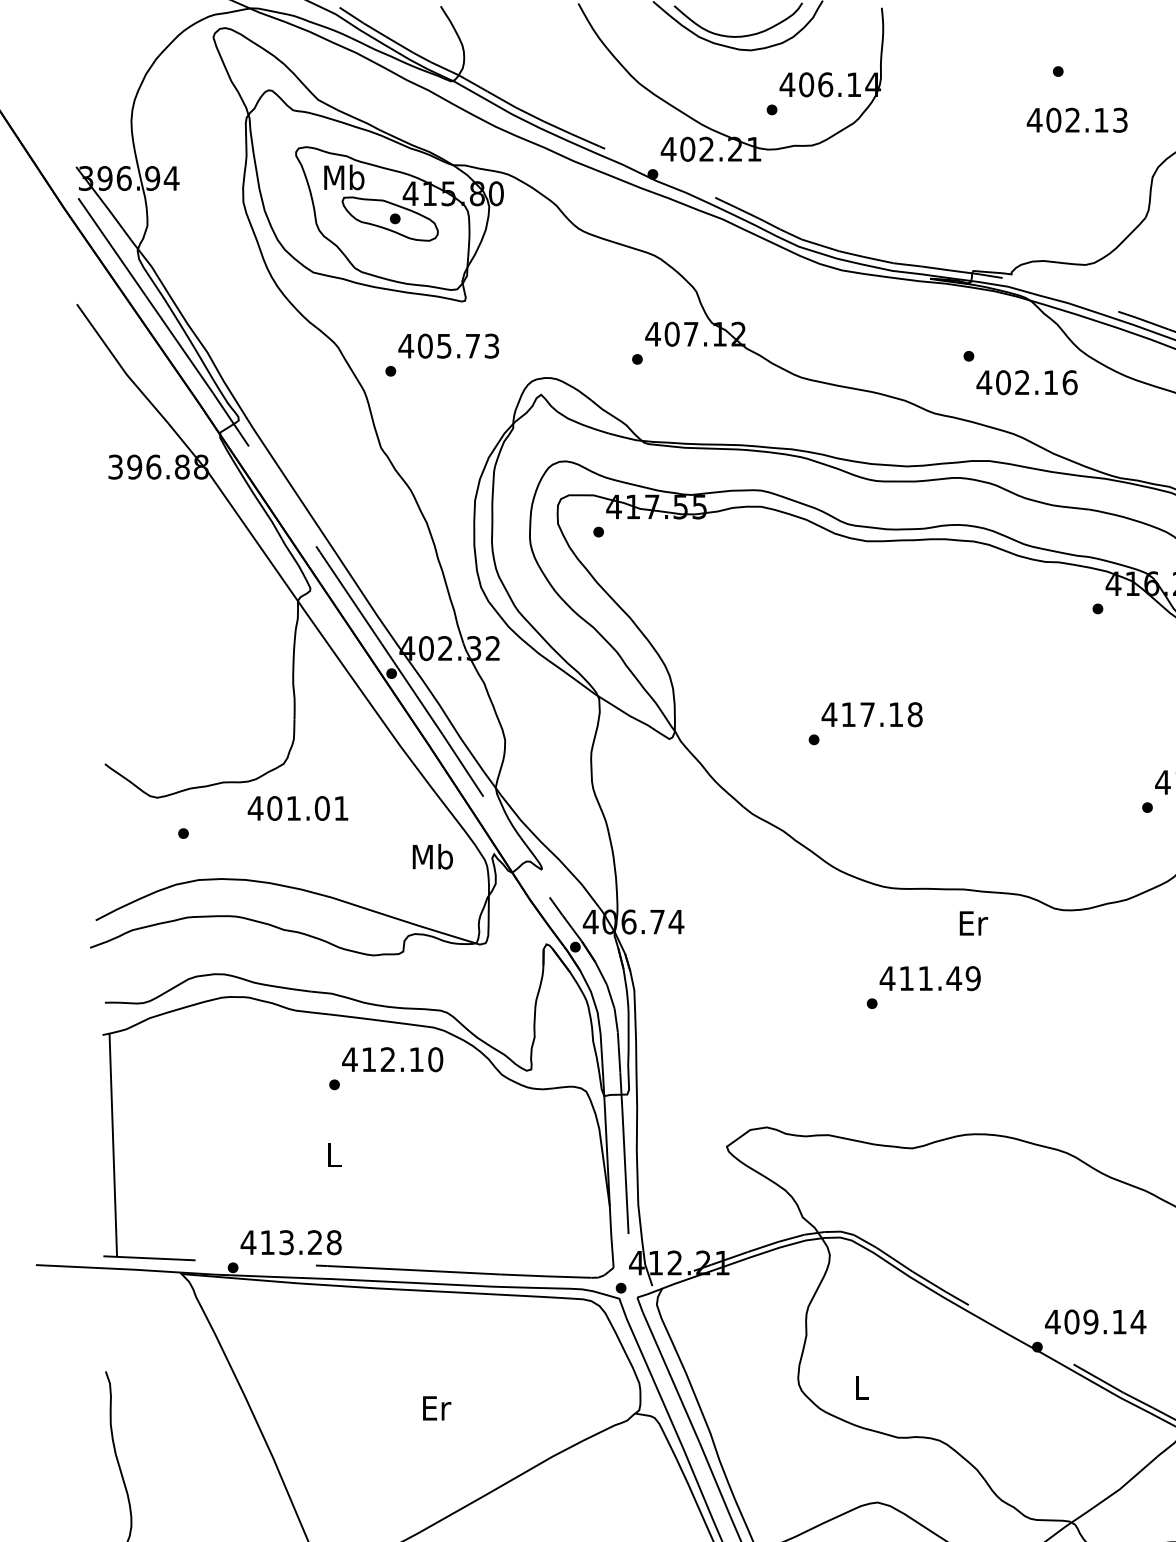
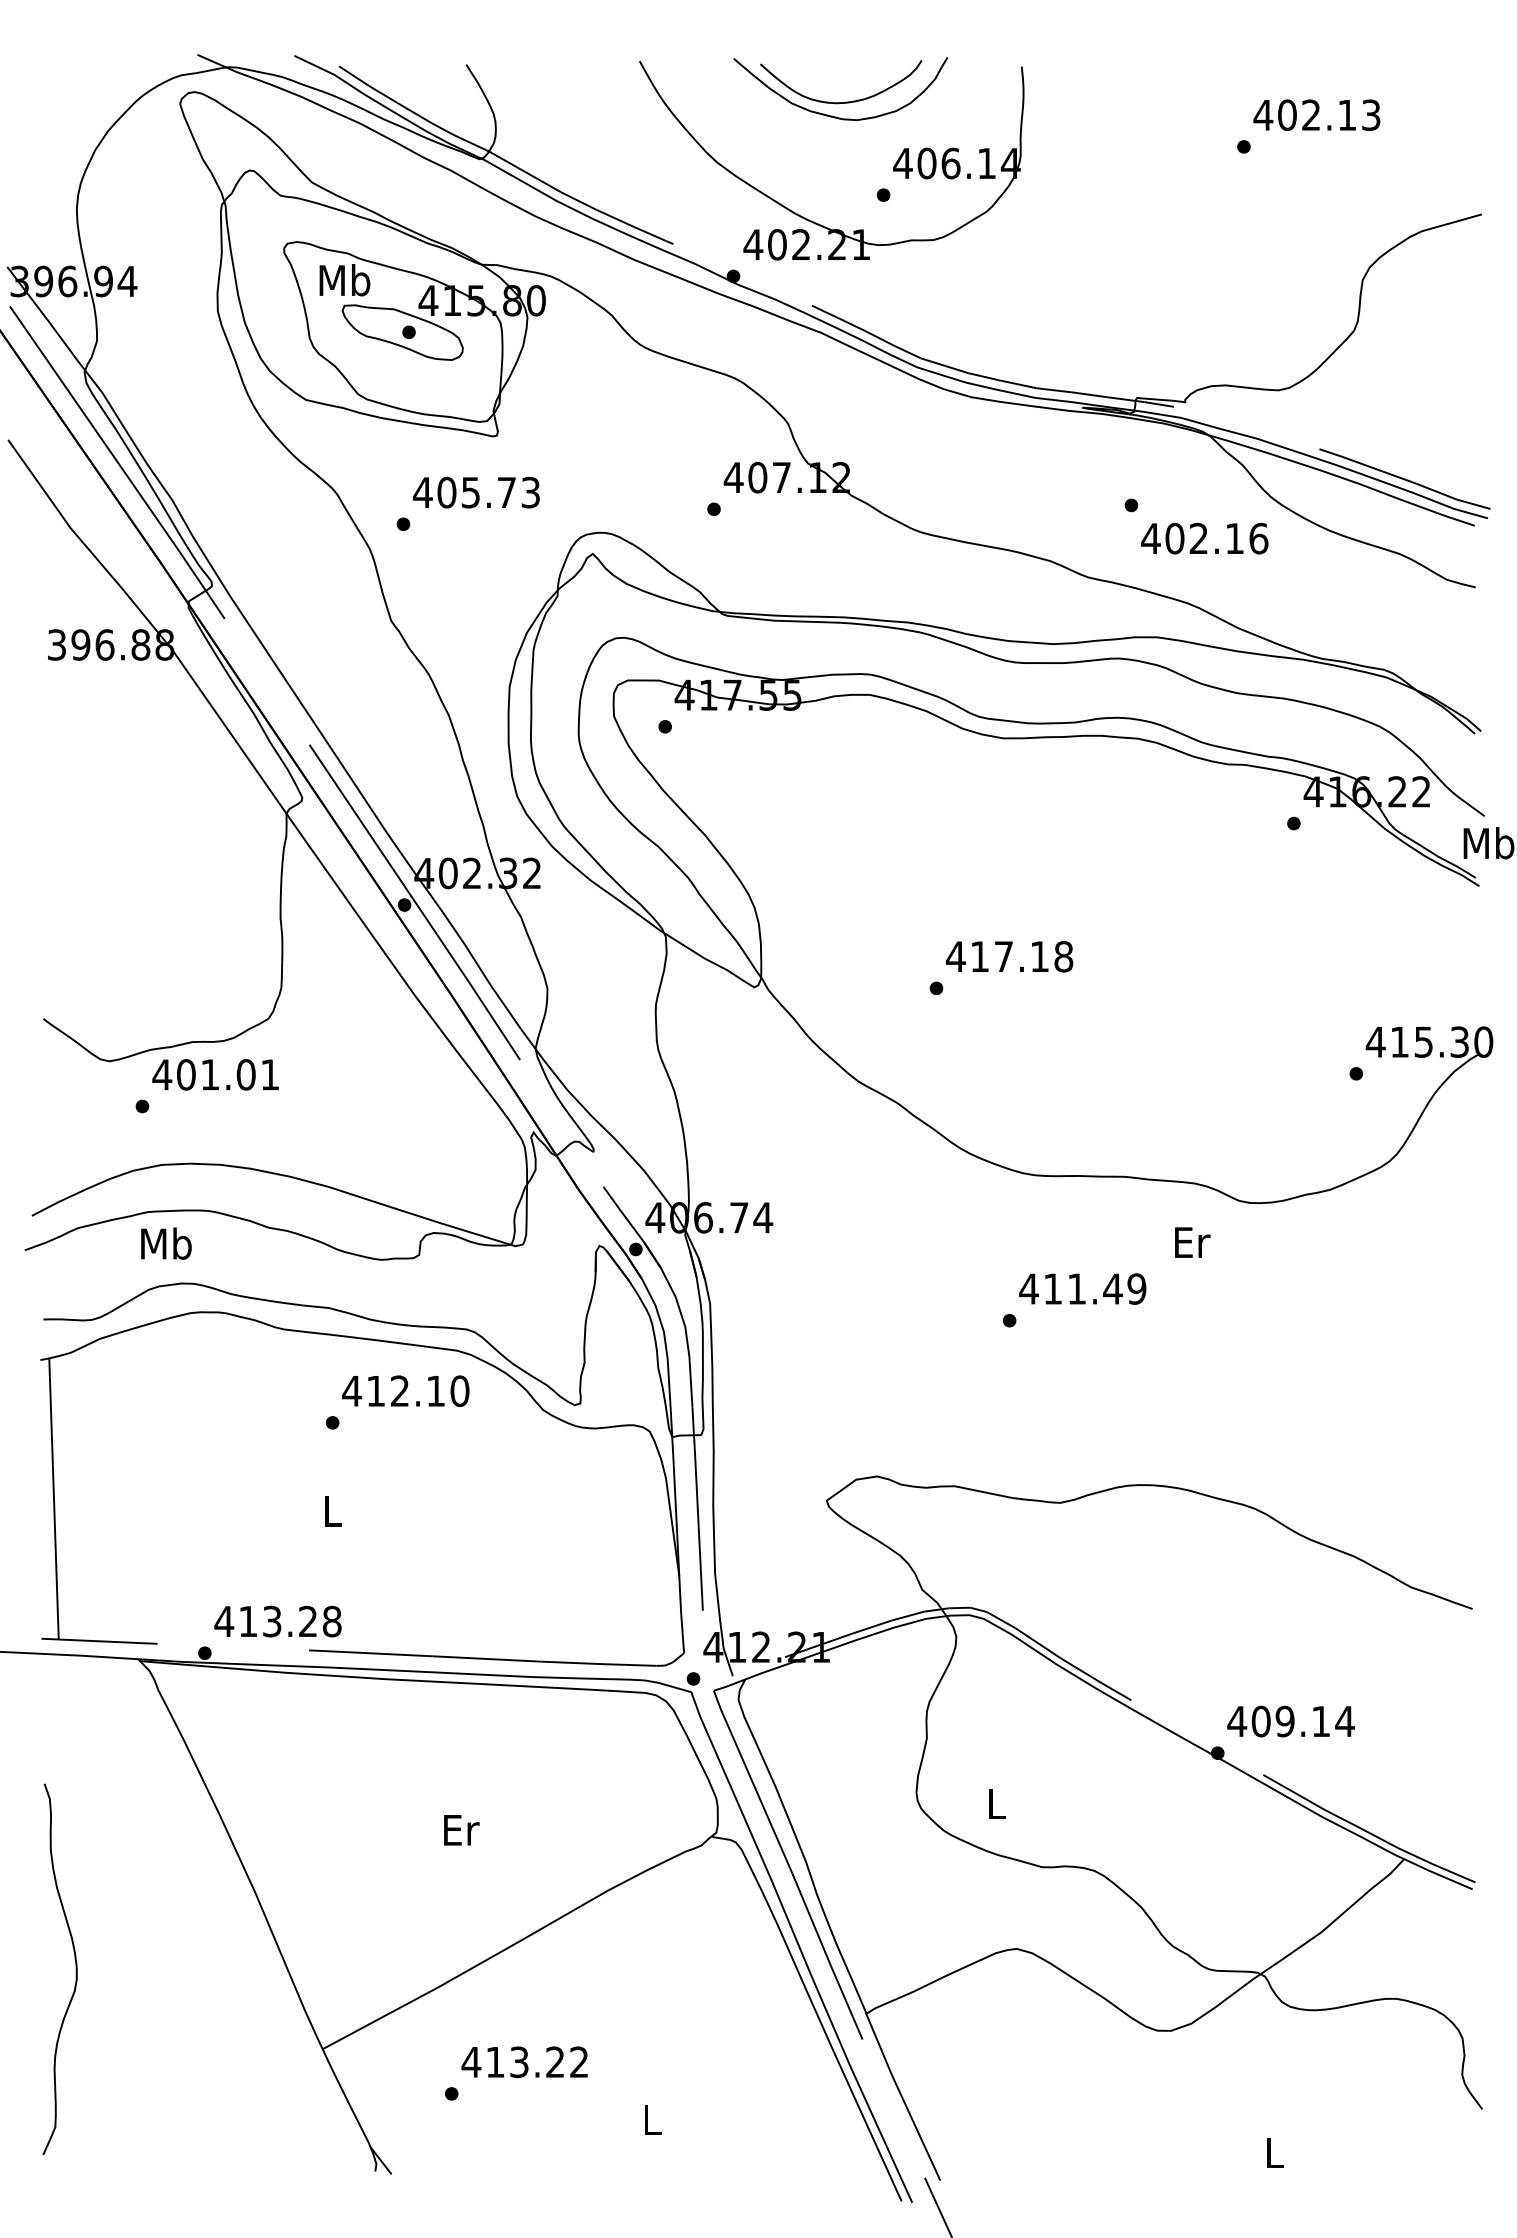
text: (1076, 119) -> (1316, 114), moved
text: (297, 808) -> (215, 1074), moved
text: (432, 856) -> (166, 1243), moved
text: (973, 923) -> (1192, 1242), moved

